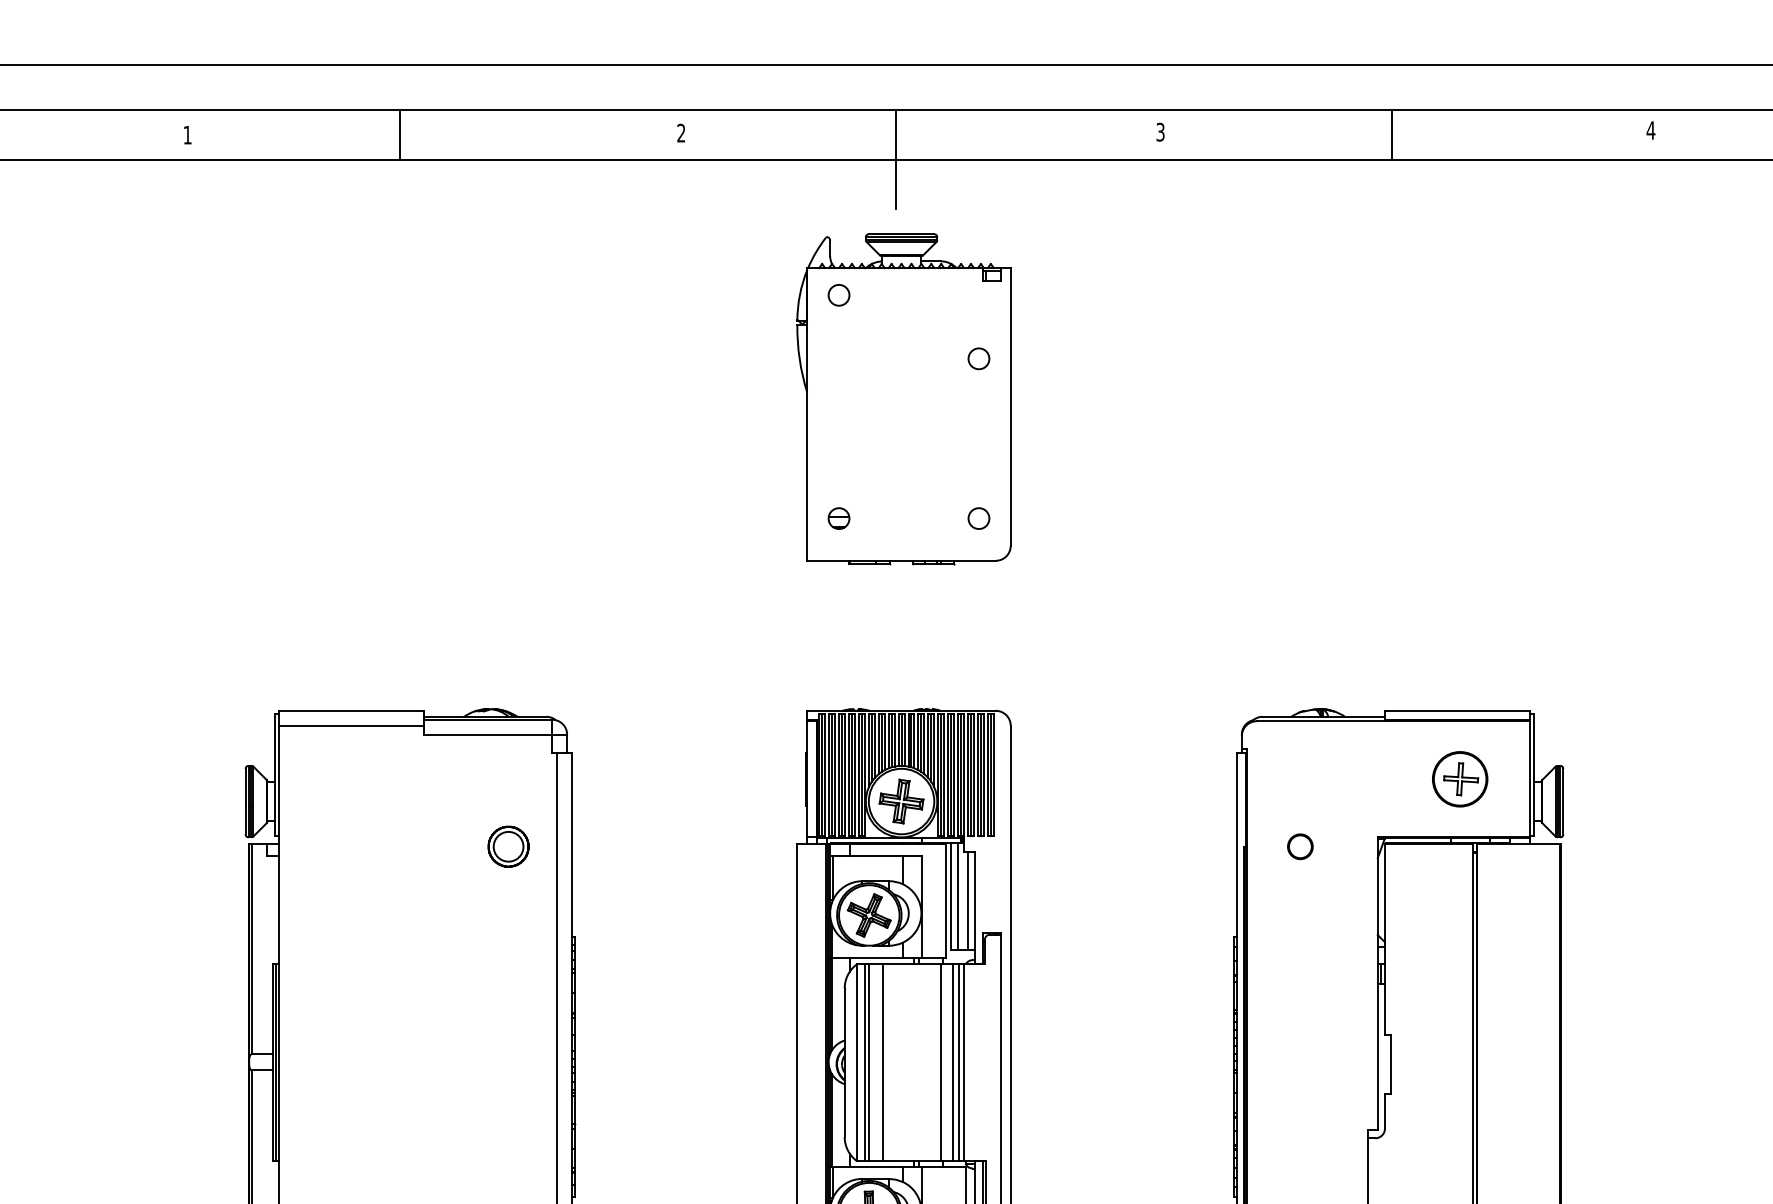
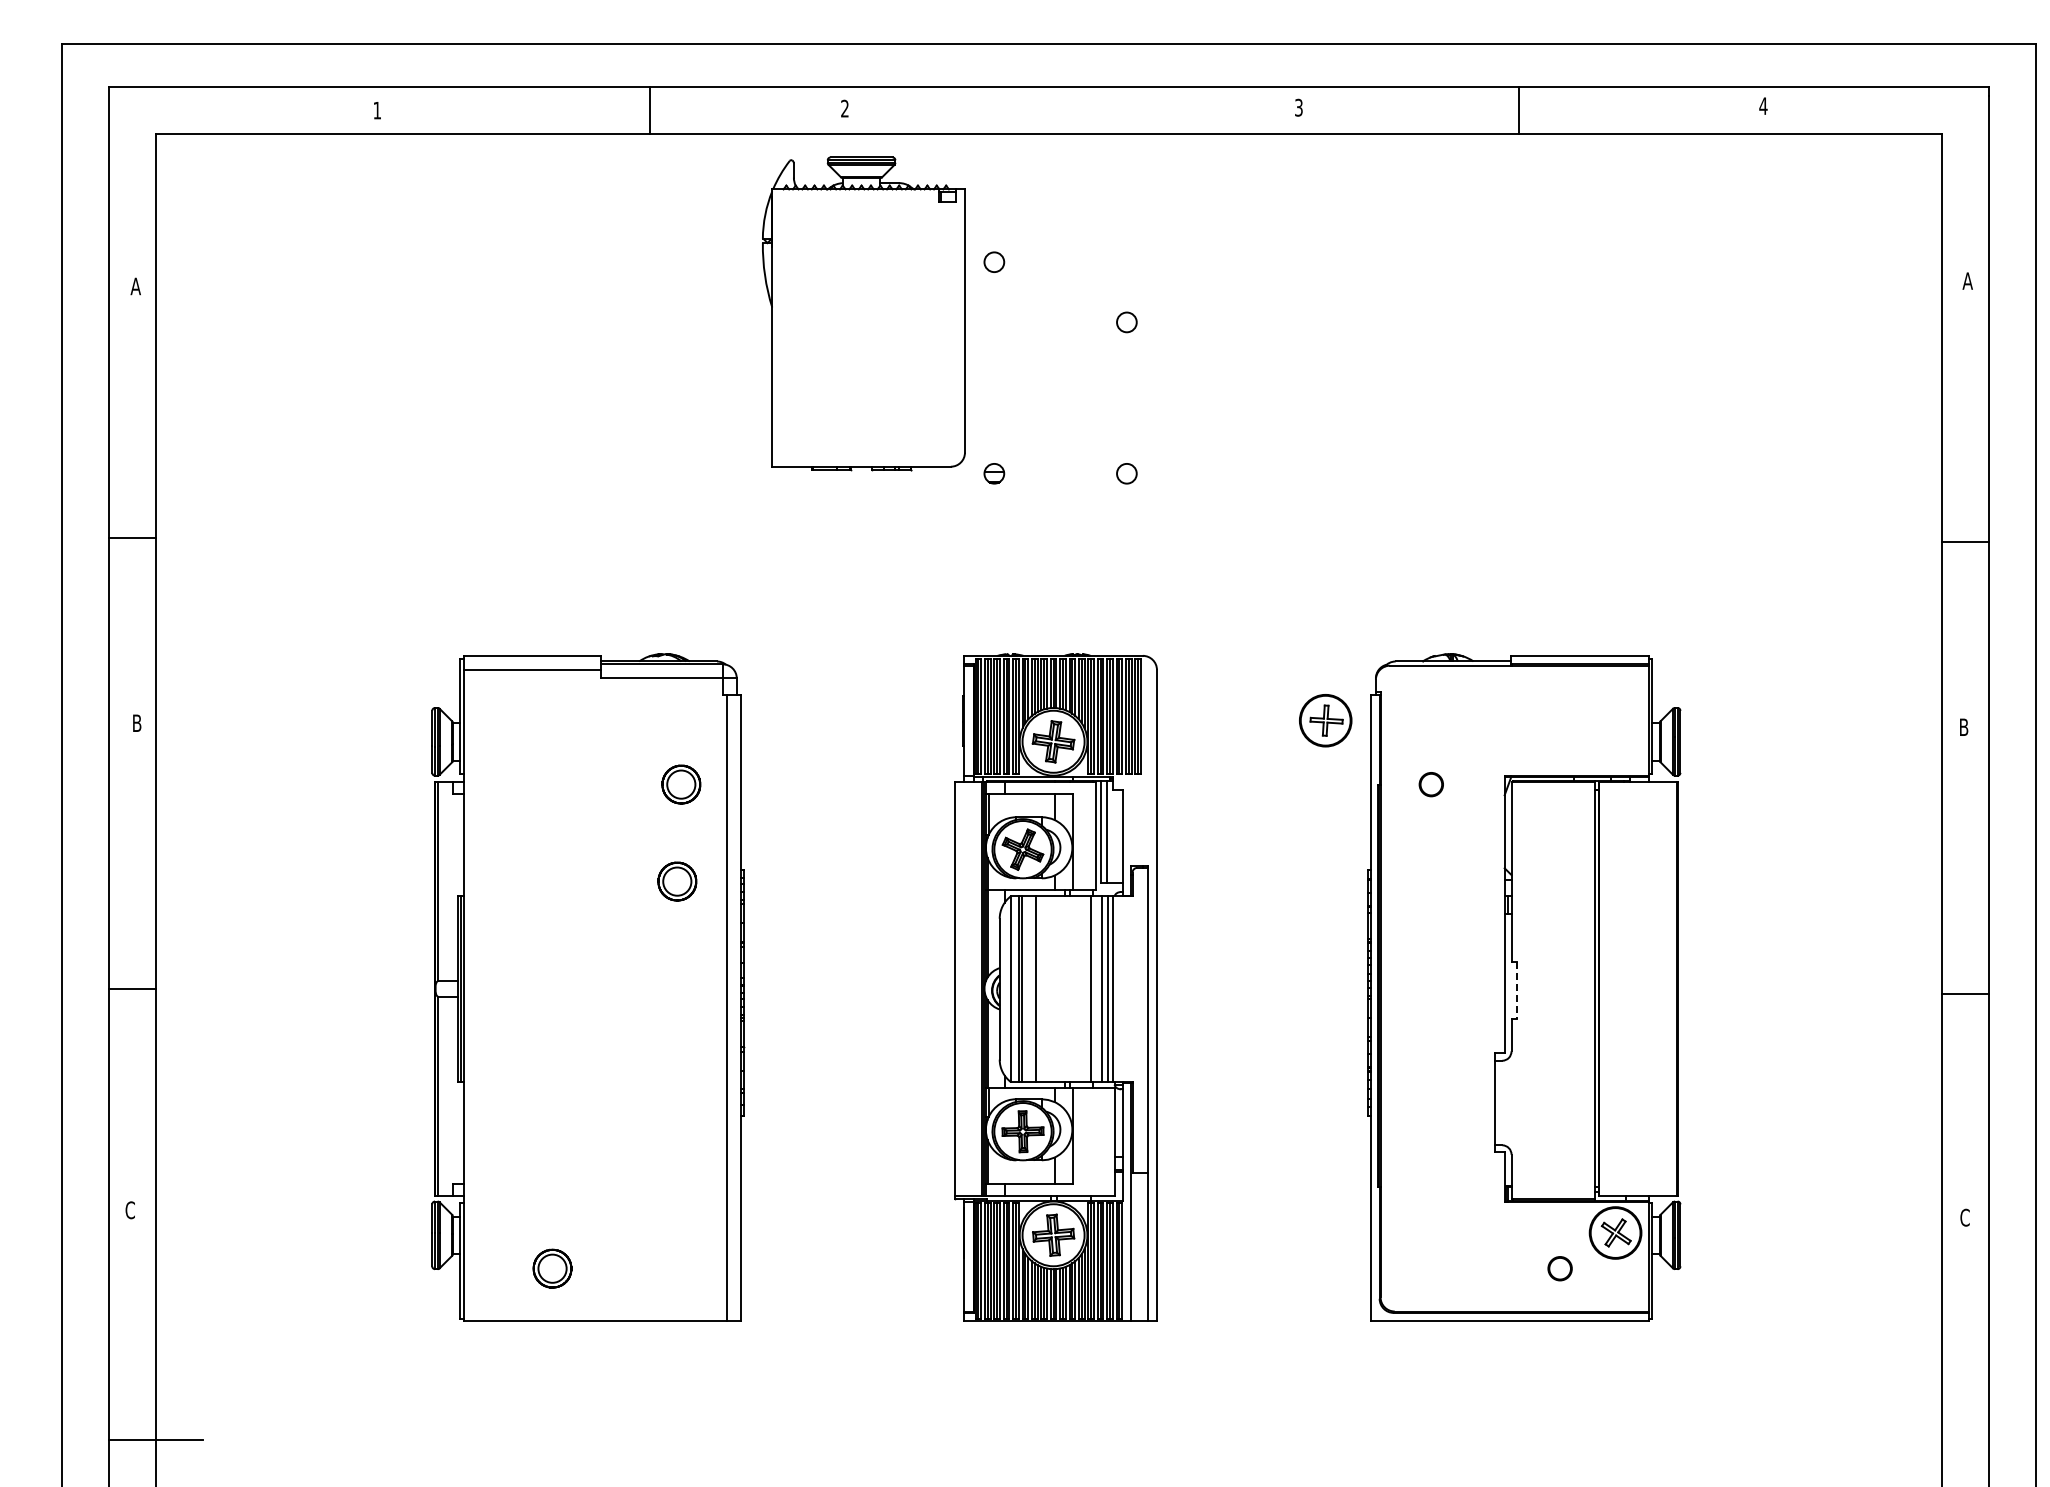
line: (400, 134) -> (649, 109), moved
line: (896, 159) -> (1048, 133), removed
part: (903, 399) -> (863, 313), moved
part: (1459, 779) -> (1325, 720), moved
line: (968, 900) -> (1116, 835), removed
part: (504, 949) -> (677, 881), added
line: (1390, 1065) -> (1516, 991), solid -> dashed

